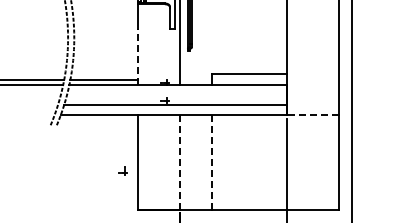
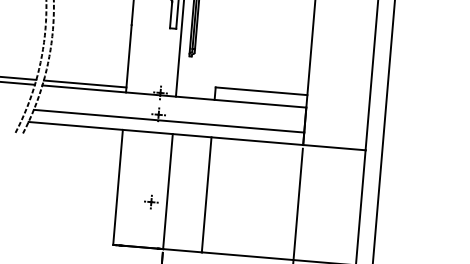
line: (138, 56) -> (128, 58), dashed -> solid
line: (312, 115) -> (333, 147), dashed -> solid
line: (179, 162) -> (167, 191), dashed -> solid
line: (211, 162) -> (206, 194), dashed -> solid
part: (122, 170) -> (148, 199), moved

